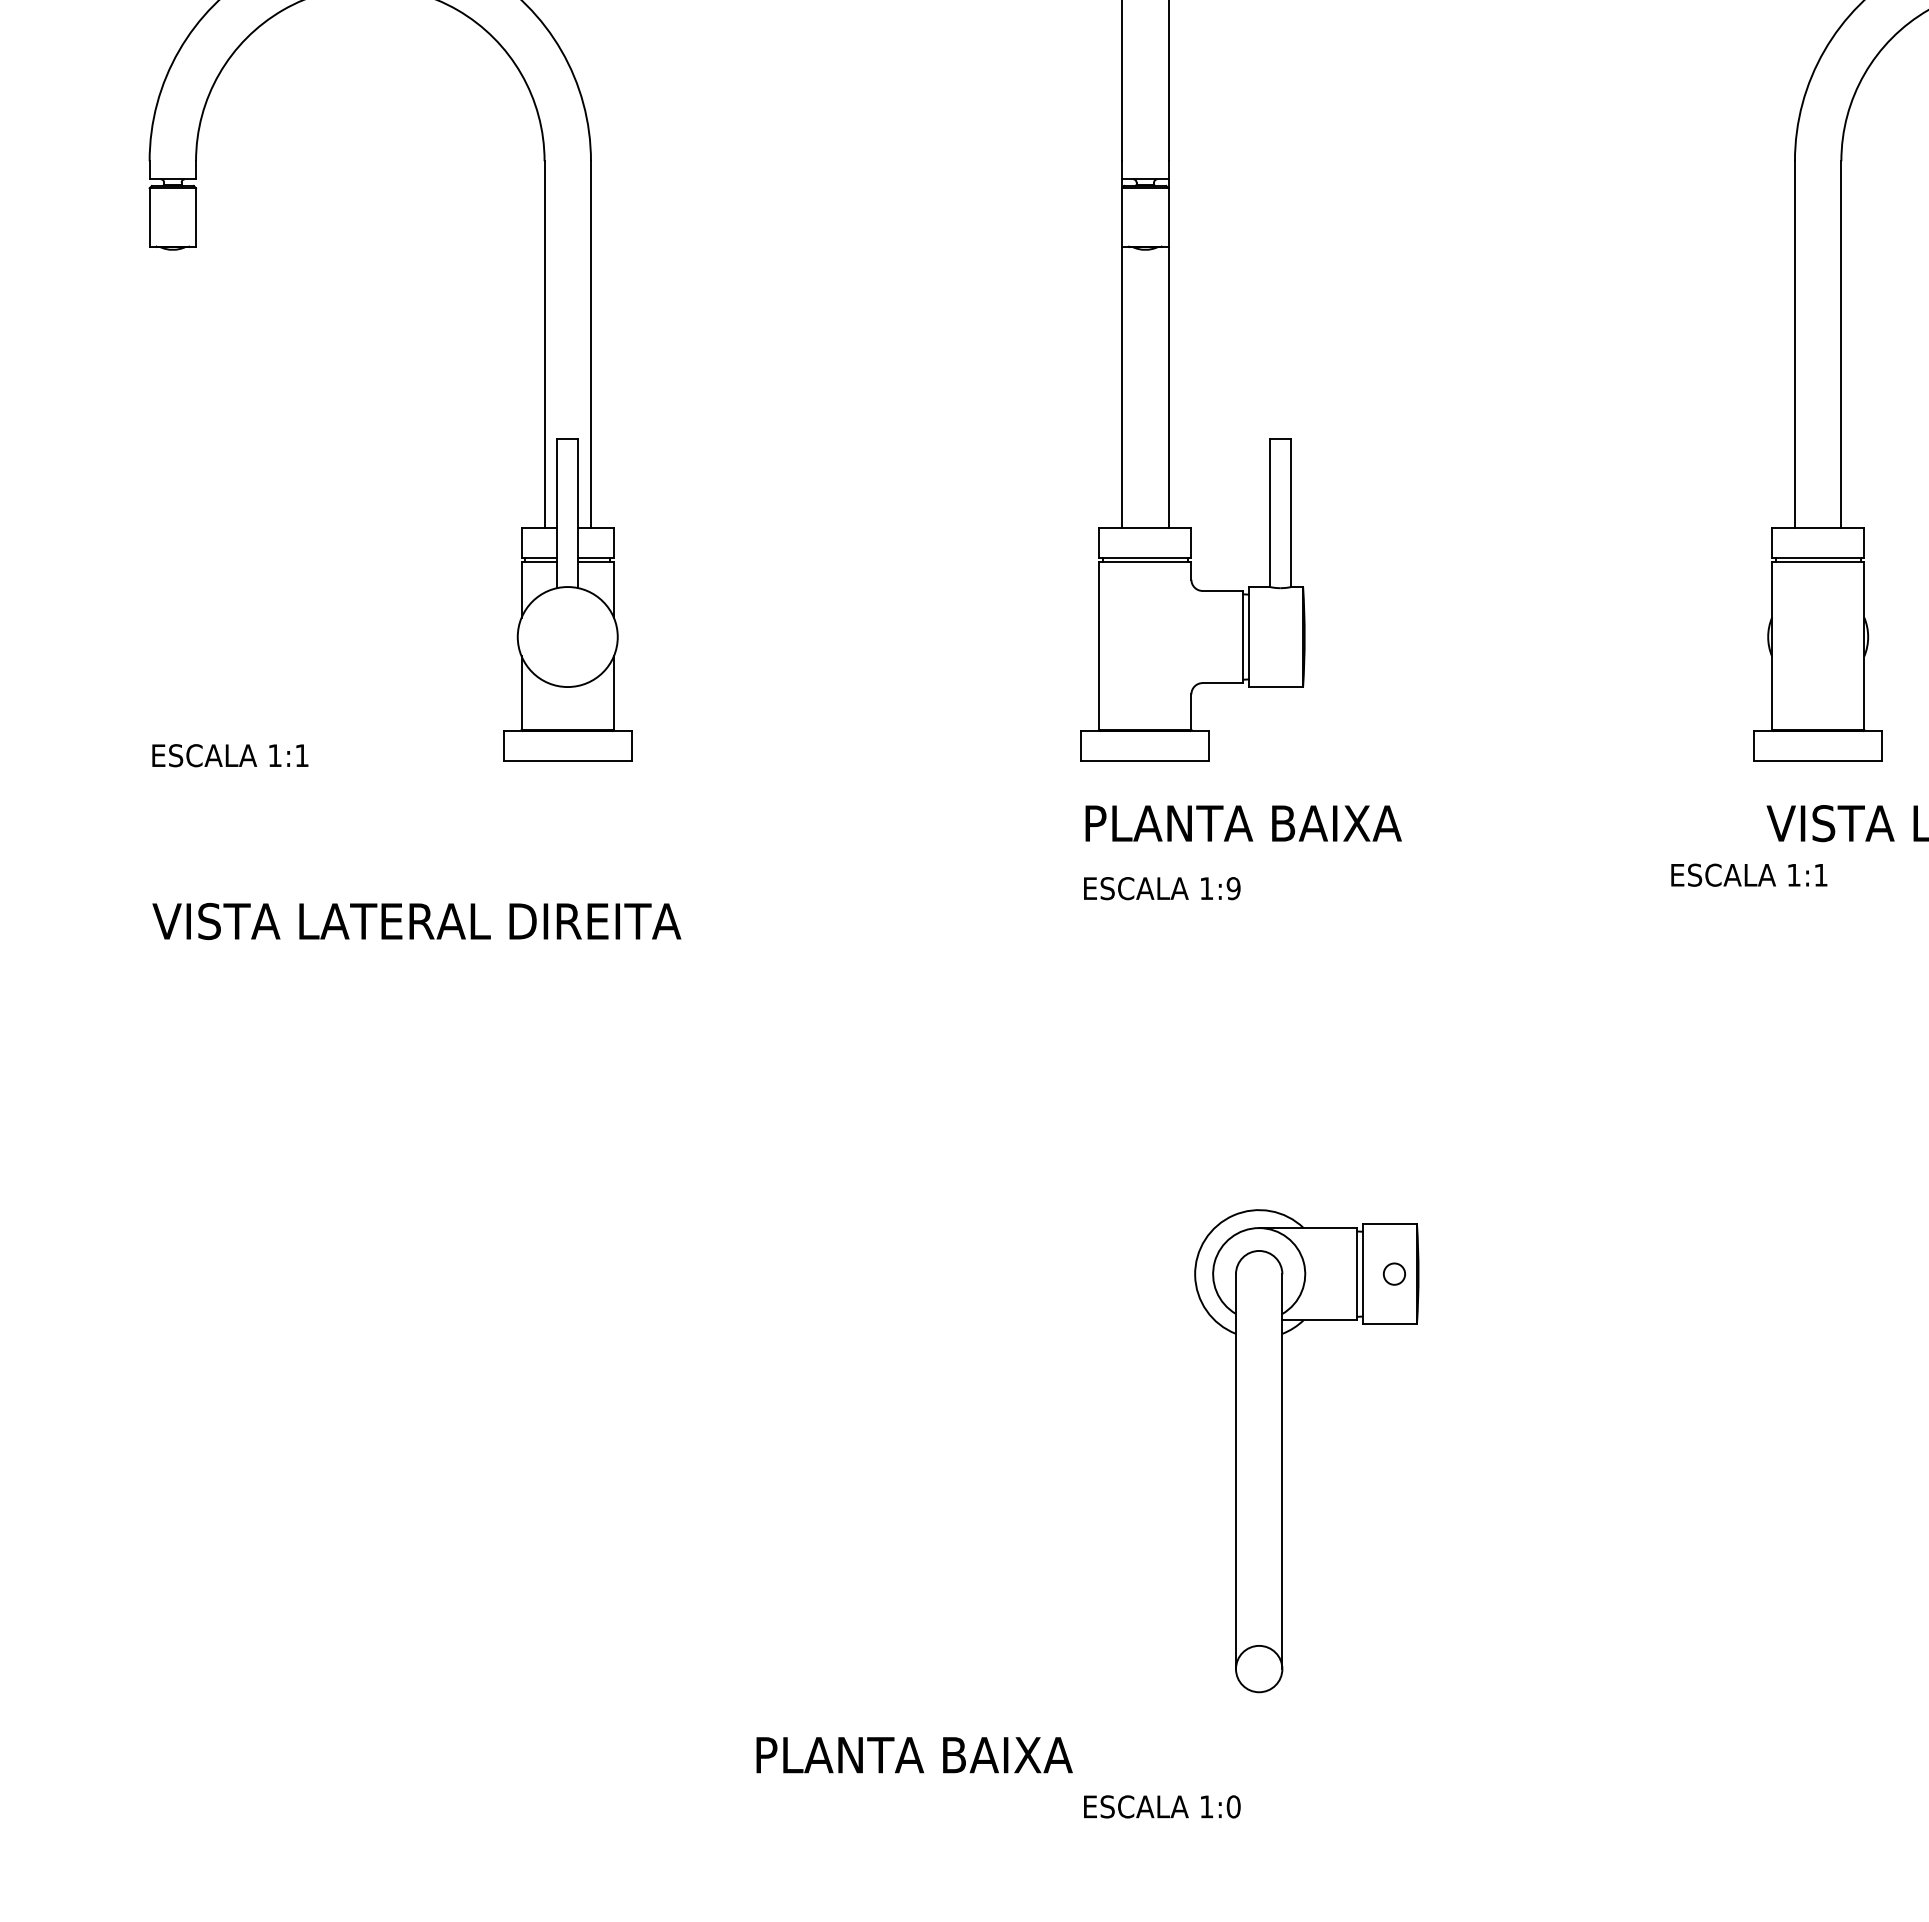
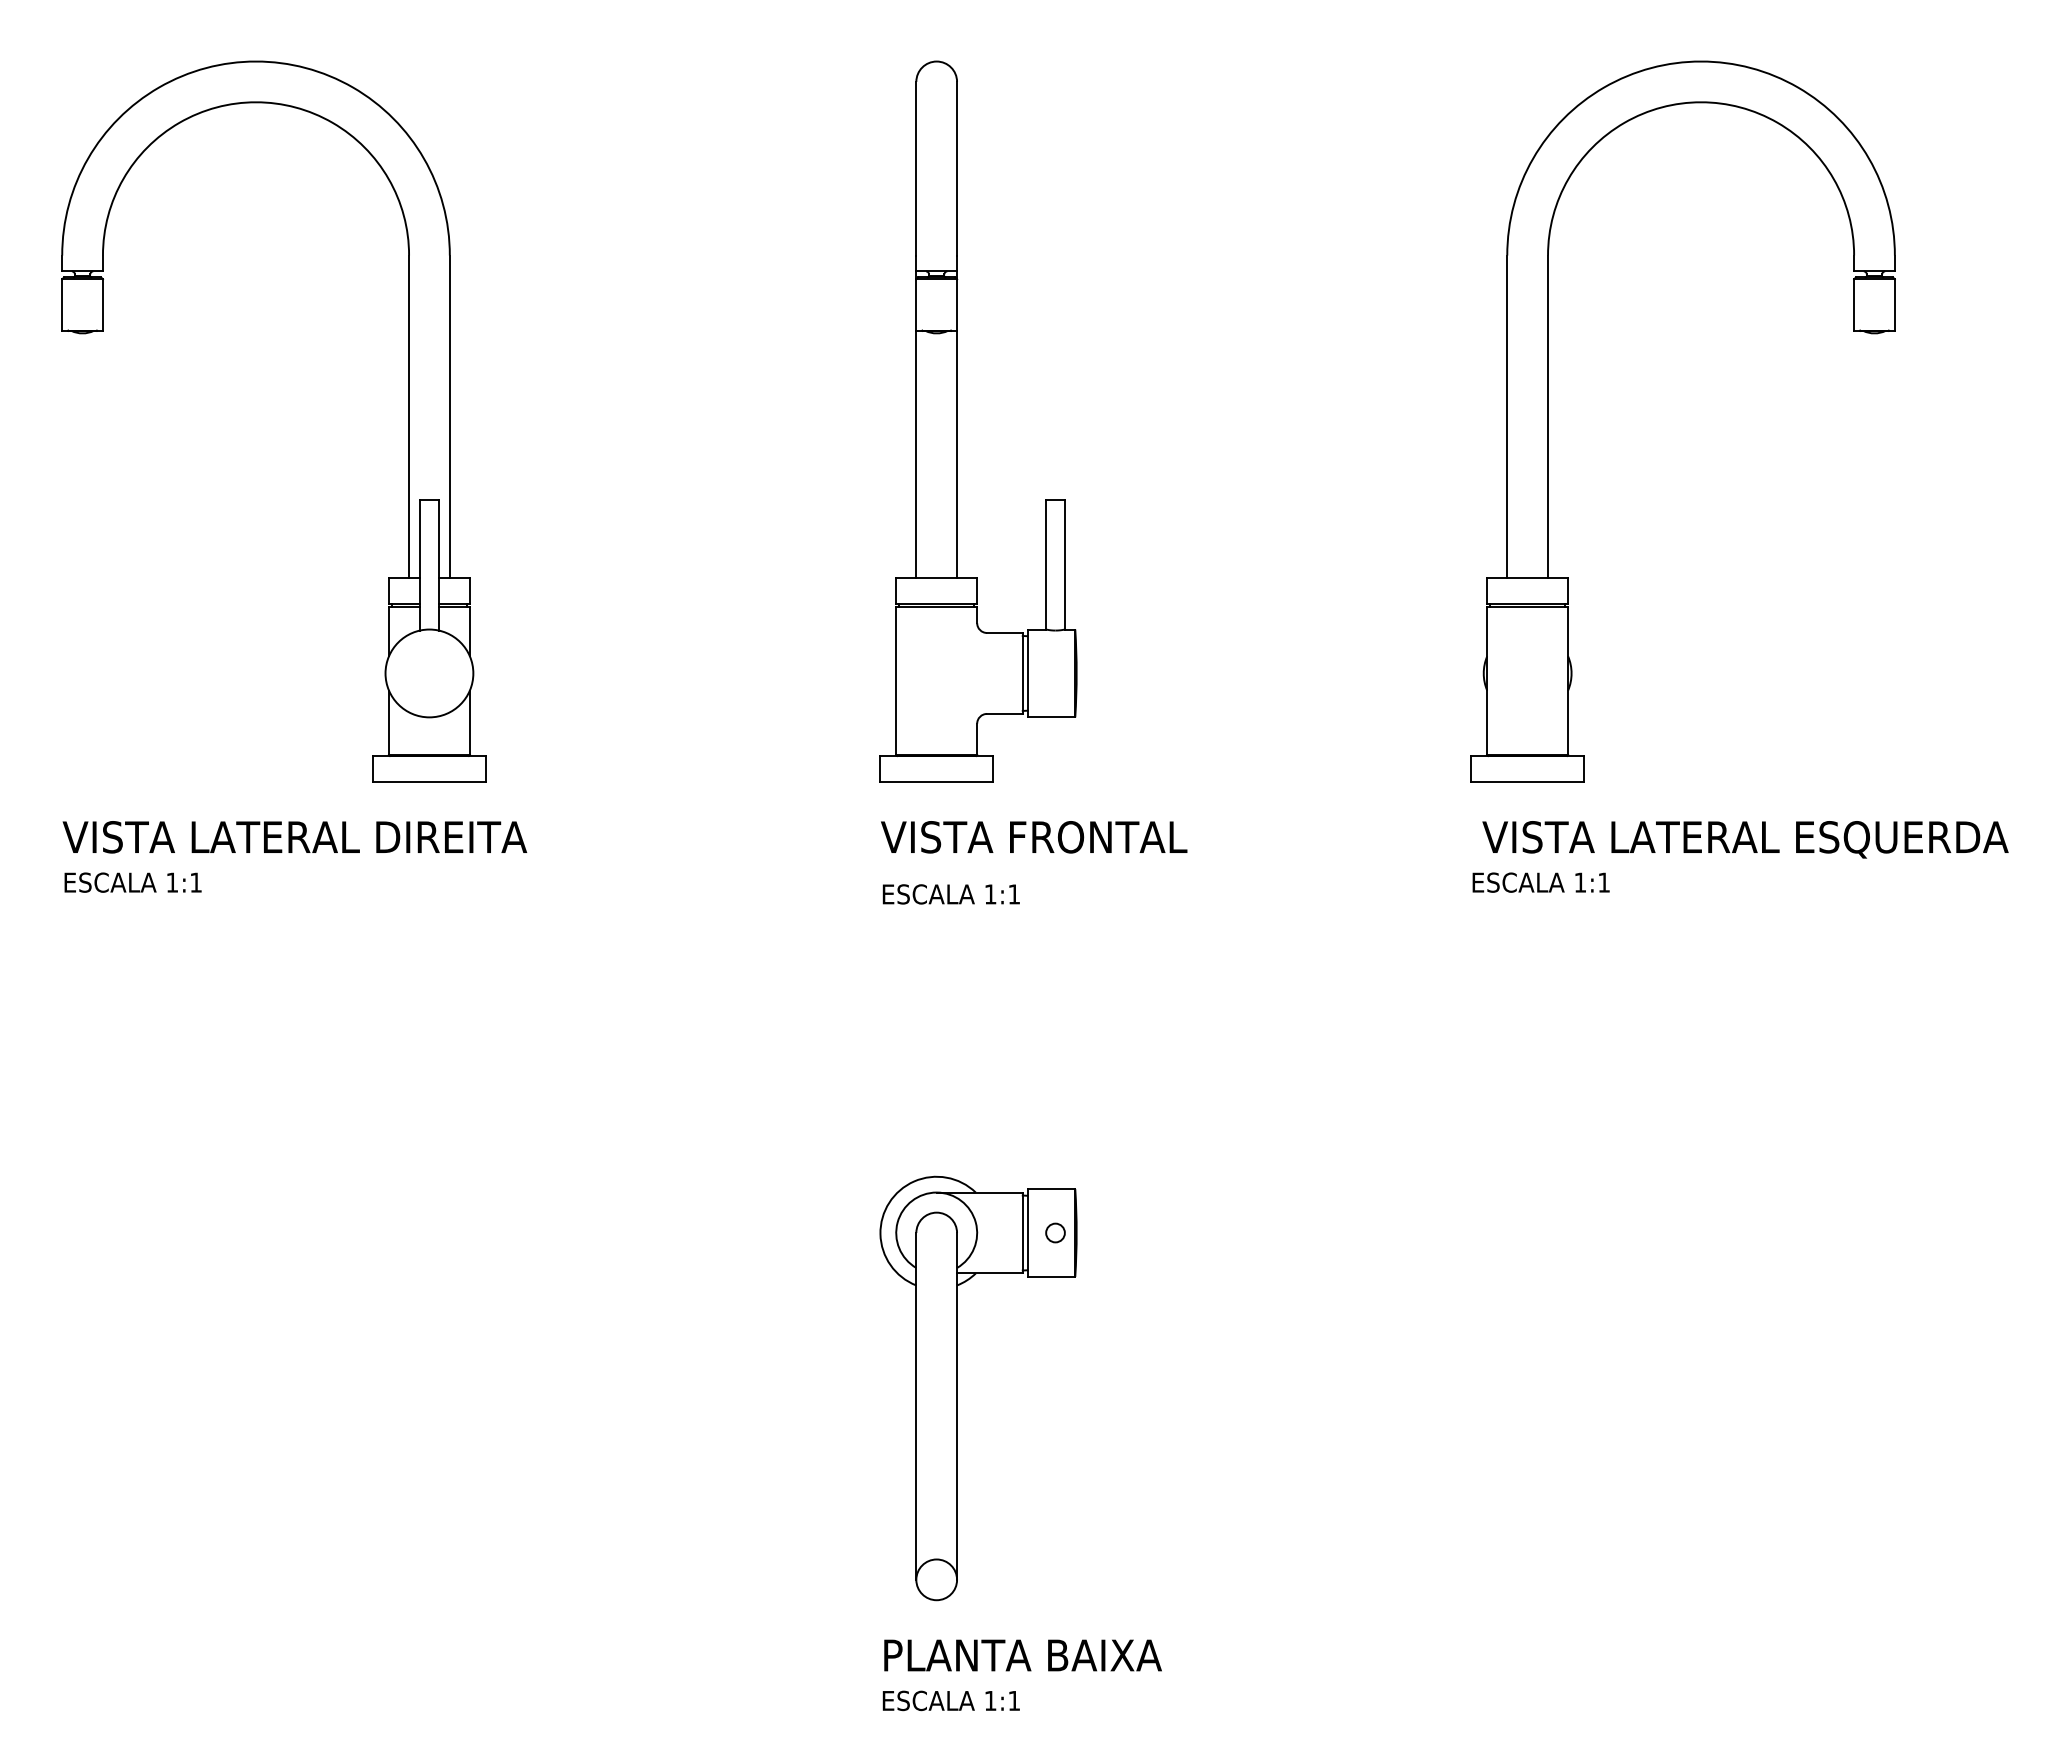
text: (229, 755) -> (132, 882), moved
text: (1256, 823) -> (1034, 837), PLANTA BAIXA -> VISTA FRONTAL
text: (1748, 875) -> (1540, 882), moved
text: (1233, 888) -> (1014, 894), 1:9 -> 1:1
text: (416, 921) -> (294, 837), moved
part: (1282, 1451) -> (957, 1388), moved
text: (913, 1755) -> (1022, 1655), moved
text: (1233, 1806) -> (1014, 1700), 1:0 -> 1:1

